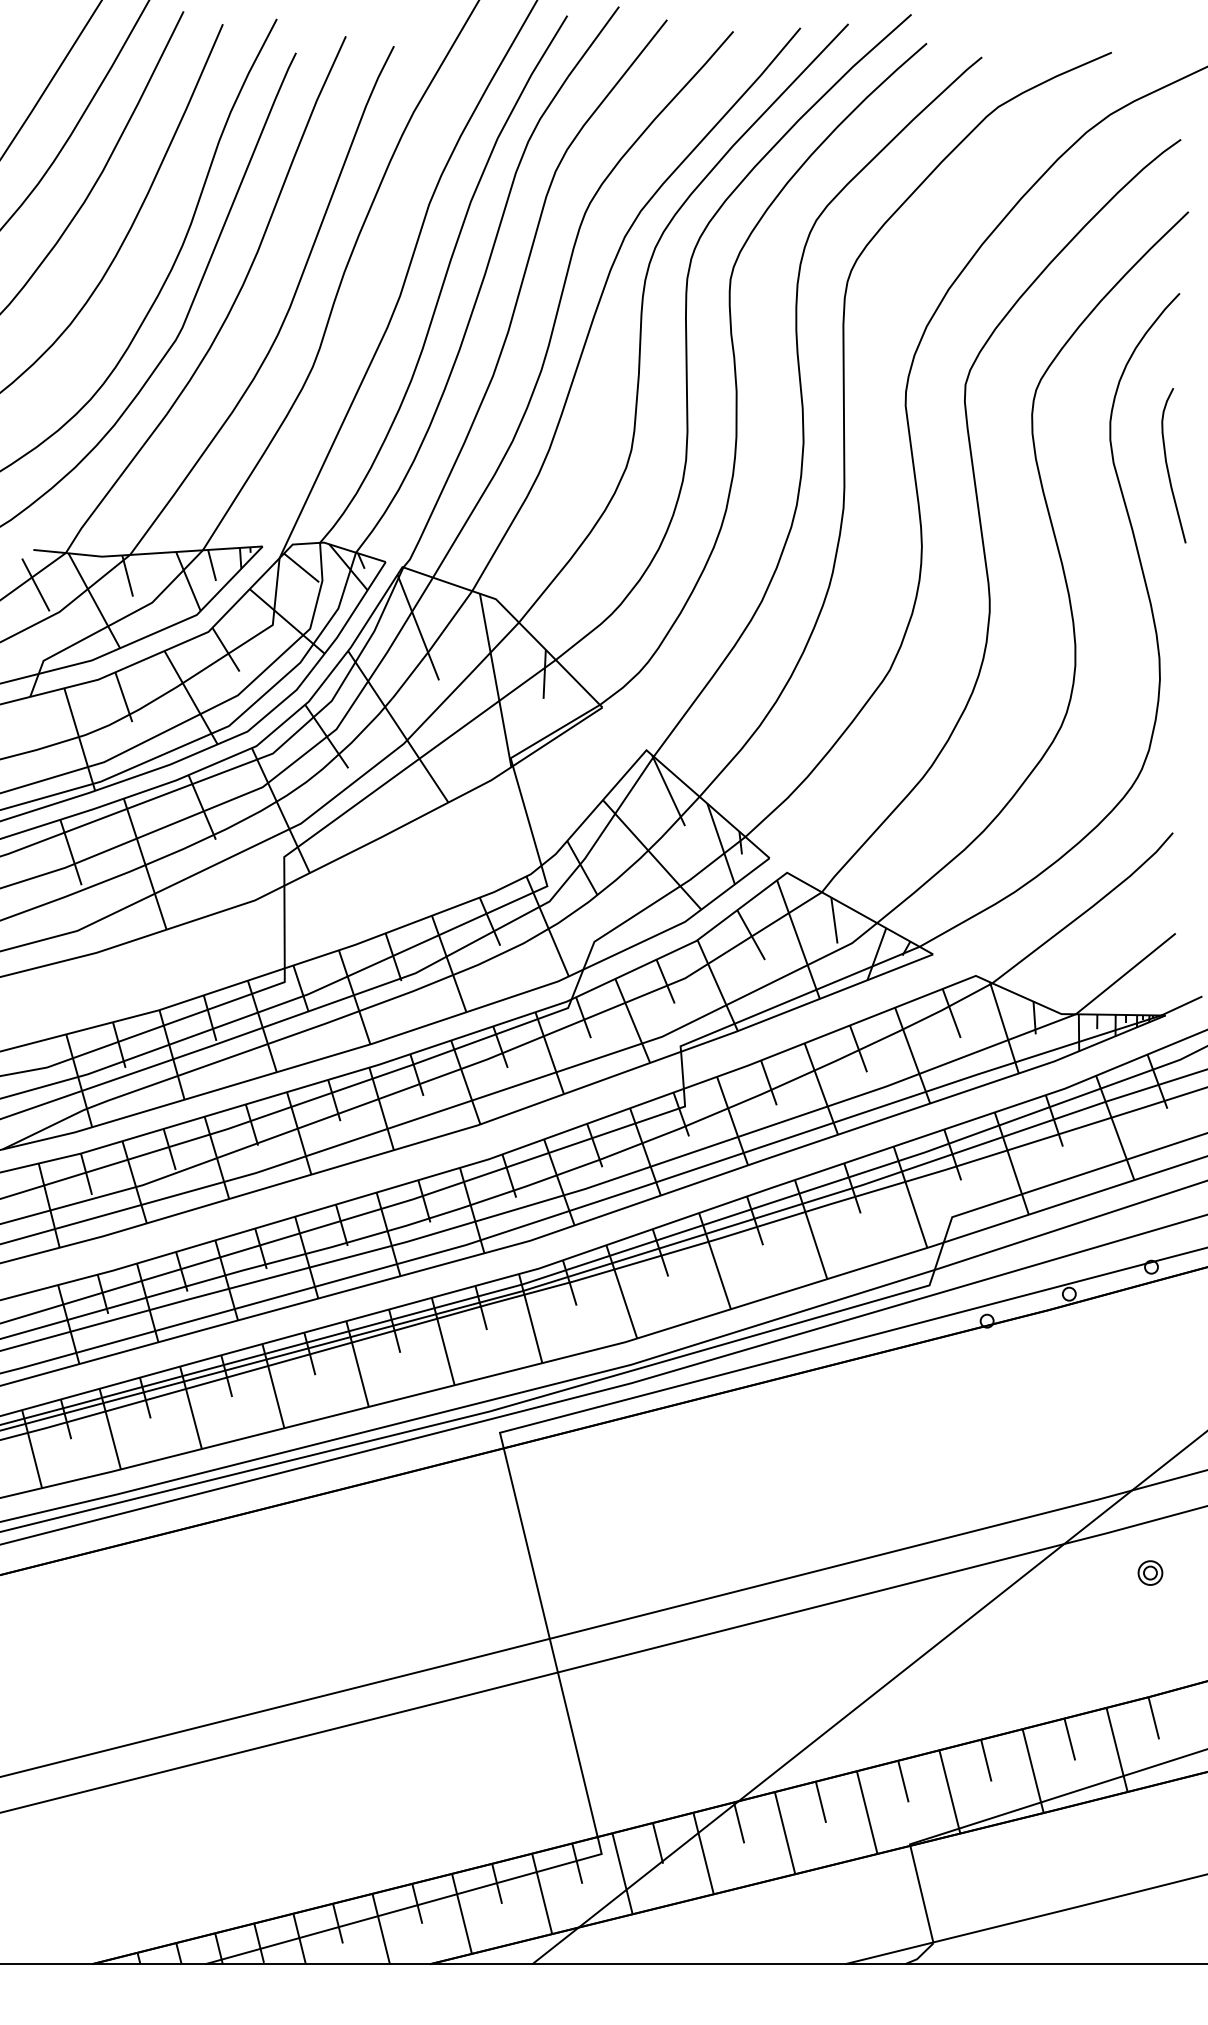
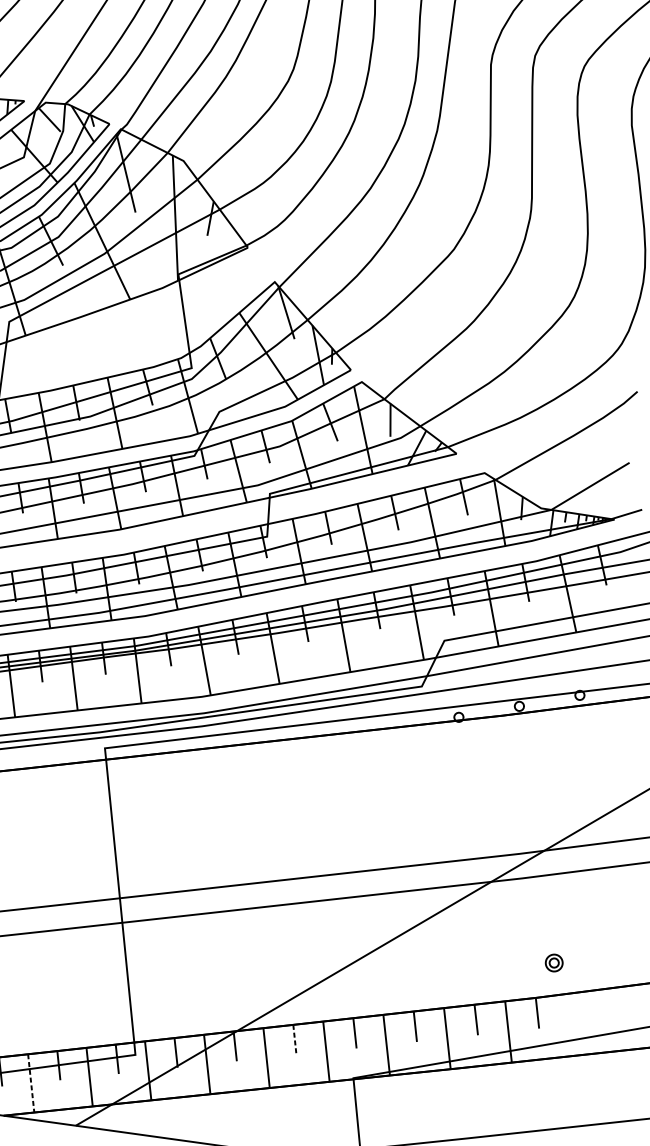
part: (1150, 1572) -> (554, 962), moved
line: (821, 1802) -> (295, 1040), solid -> dashed
line: (462, 1914) -> (31, 1083), solid -> dashed

